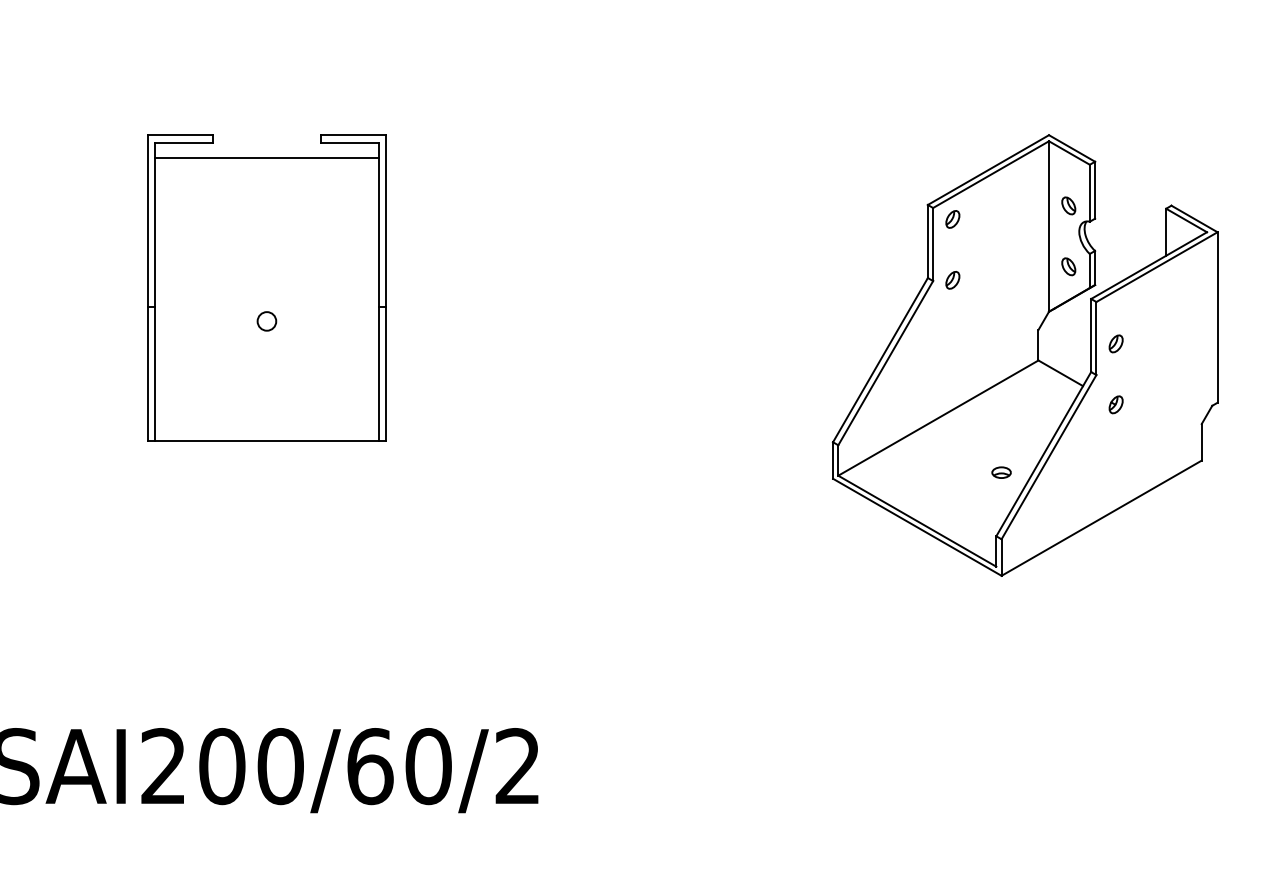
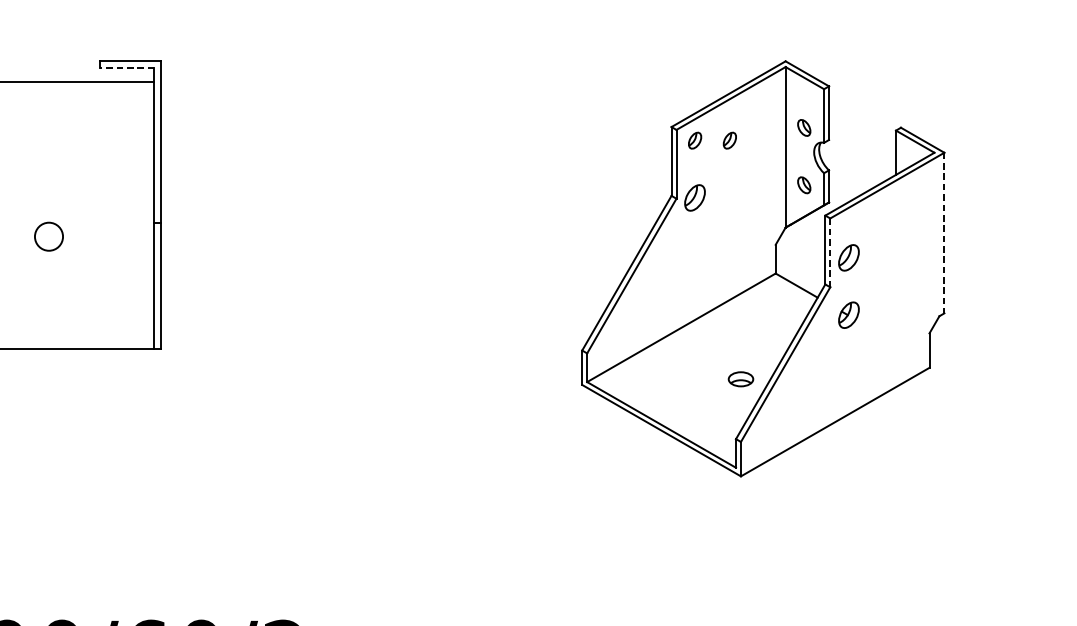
line: (349, 142) -> (126, 68), solid -> dashed
part: (989, 219) -> (729, 140), added
part: (952, 280) -> (694, 198), size x1.6
line: (1217, 318) -> (944, 233), solid -> dashed
circle: (266, 321) -> (48, 236), size x1.6
line: (1096, 338) -> (830, 252), solid -> dashed
part: (1115, 343) -> (848, 257), size x1.6
part: (1115, 404) -> (848, 314), size x1.6
part: (1001, 472) -> (740, 379), size x1.4

